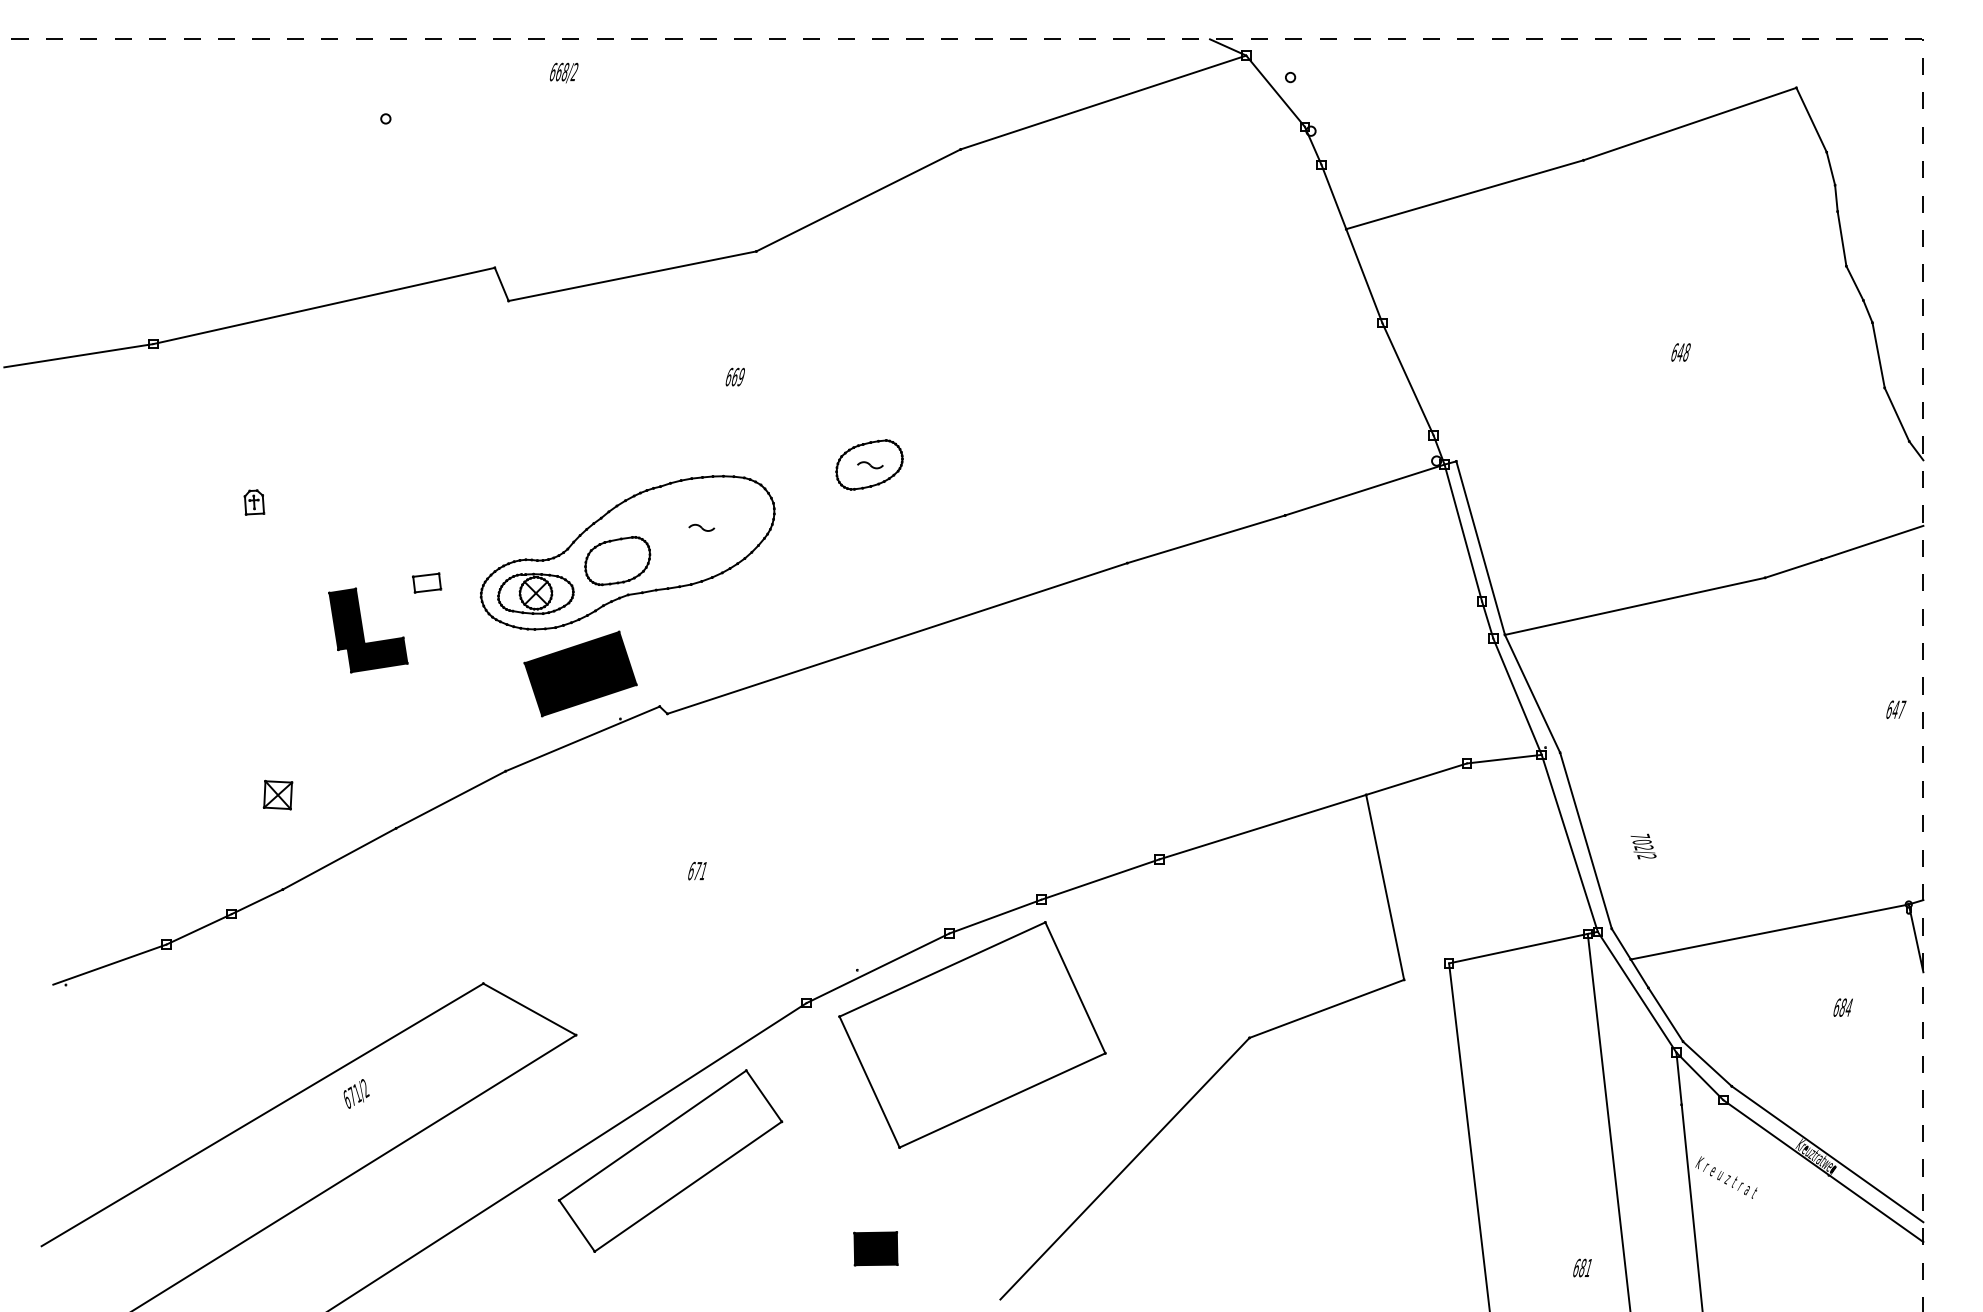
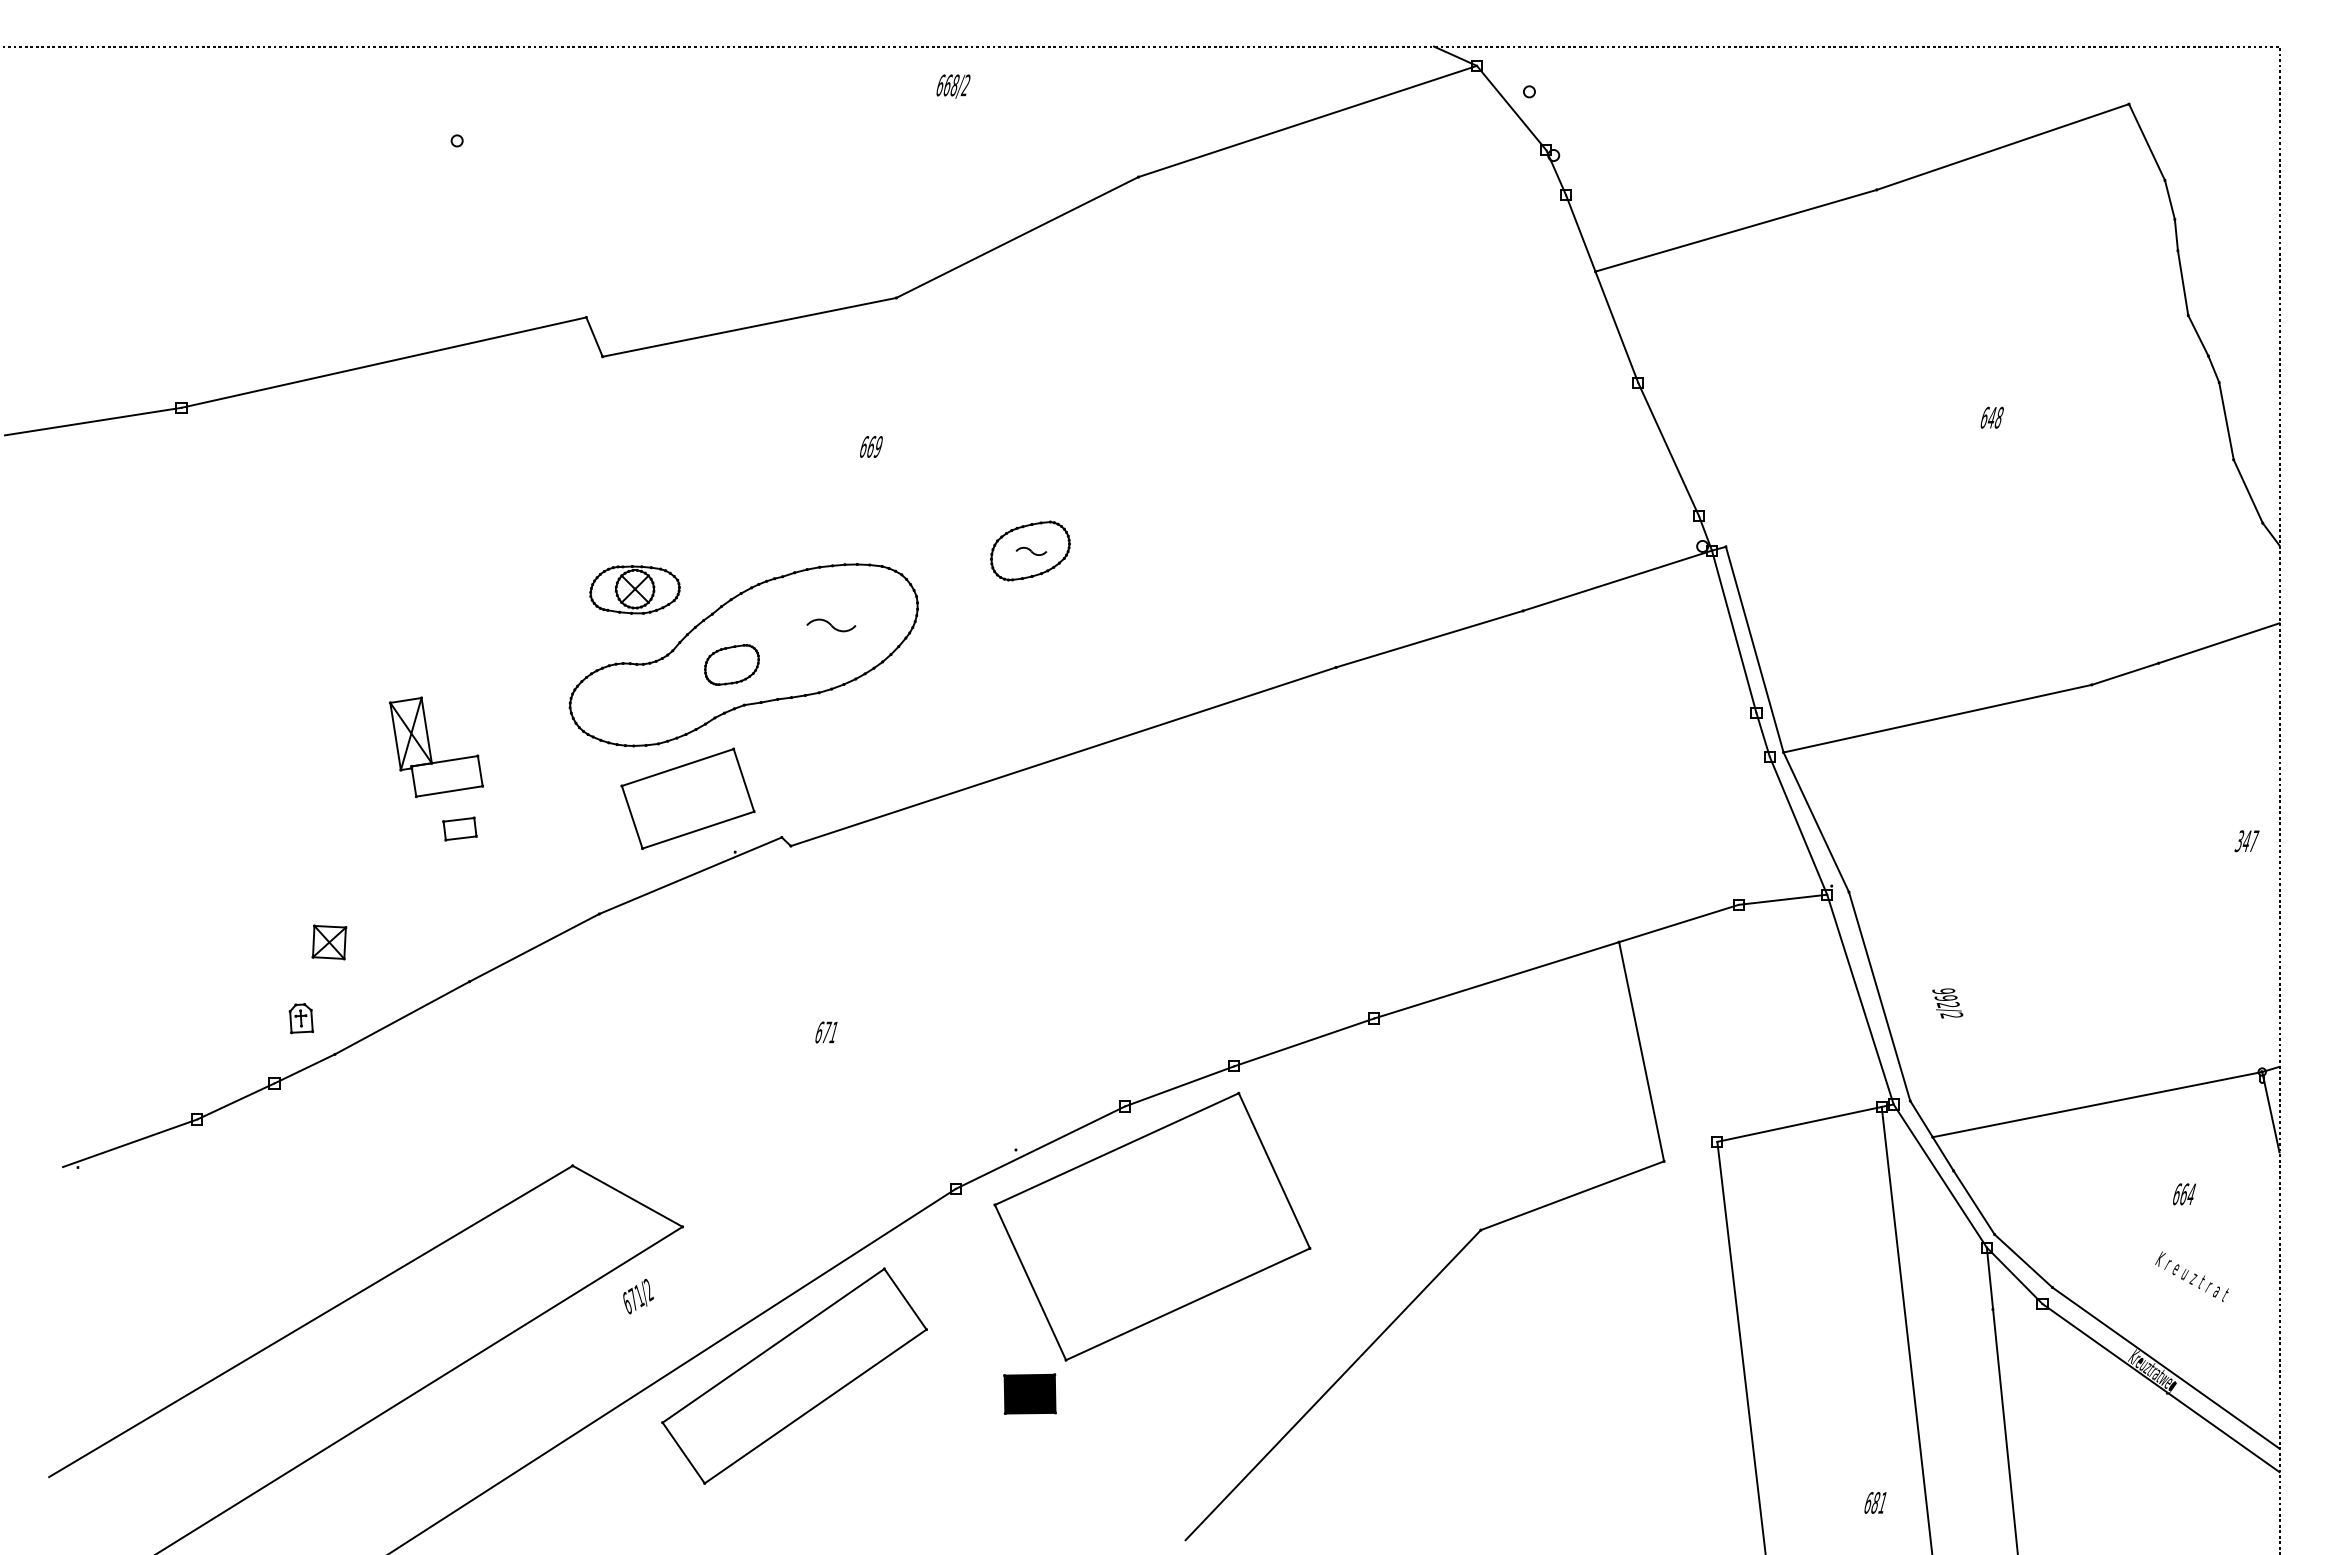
text: (564, 73) -> (953, 86), moved
part: (253, 502) -> (300, 1018), moved
part: (701, 527) -> (831, 625), size x1.6
part: (617, 560) -> (731, 664), size x0.7
part: (426, 582) -> (459, 828), moved
part: (535, 593) -> (634, 589), moved
fill: (368, 630) -> (436, 747), removed
fill: (580, 673) -> (687, 798), removed
text: (1889, 709) -> (2239, 841), 647 -> 347
text: (1640, 839) -> (1944, 994), 702/2 -> 992/2
text: (1843, 1006) -> (2184, 1193), 684 -> 664
text: (356, 1093) -> (638, 1296), moved
text: (1725, 1177) -> (2191, 1276), moved
part: (875, 1248) -> (1029, 1393), moved

